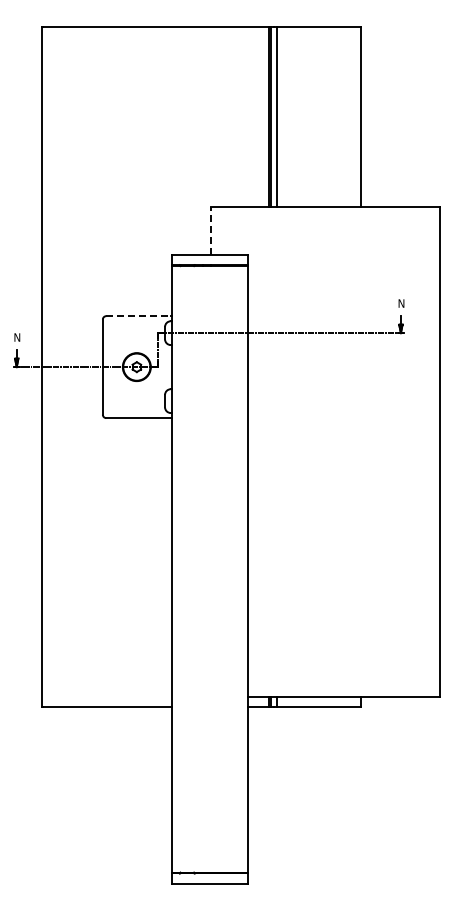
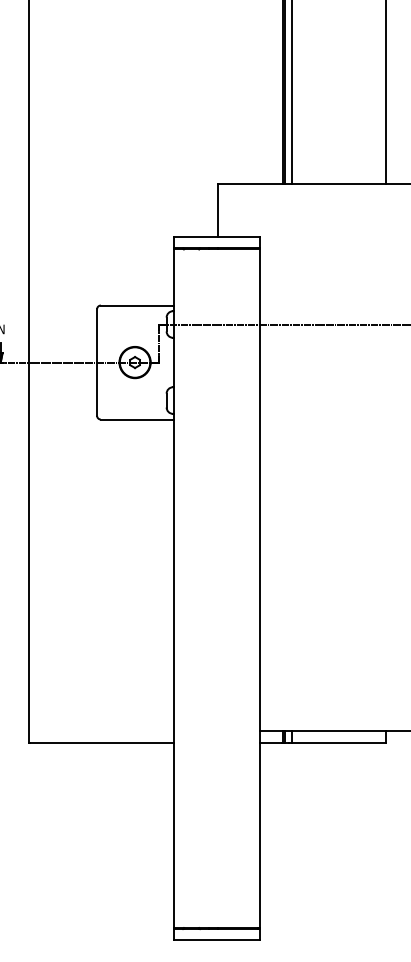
line: (211, 231) -> (218, 210), dashed -> solid
line: (139, 316) -> (138, 305), dashed -> solid

